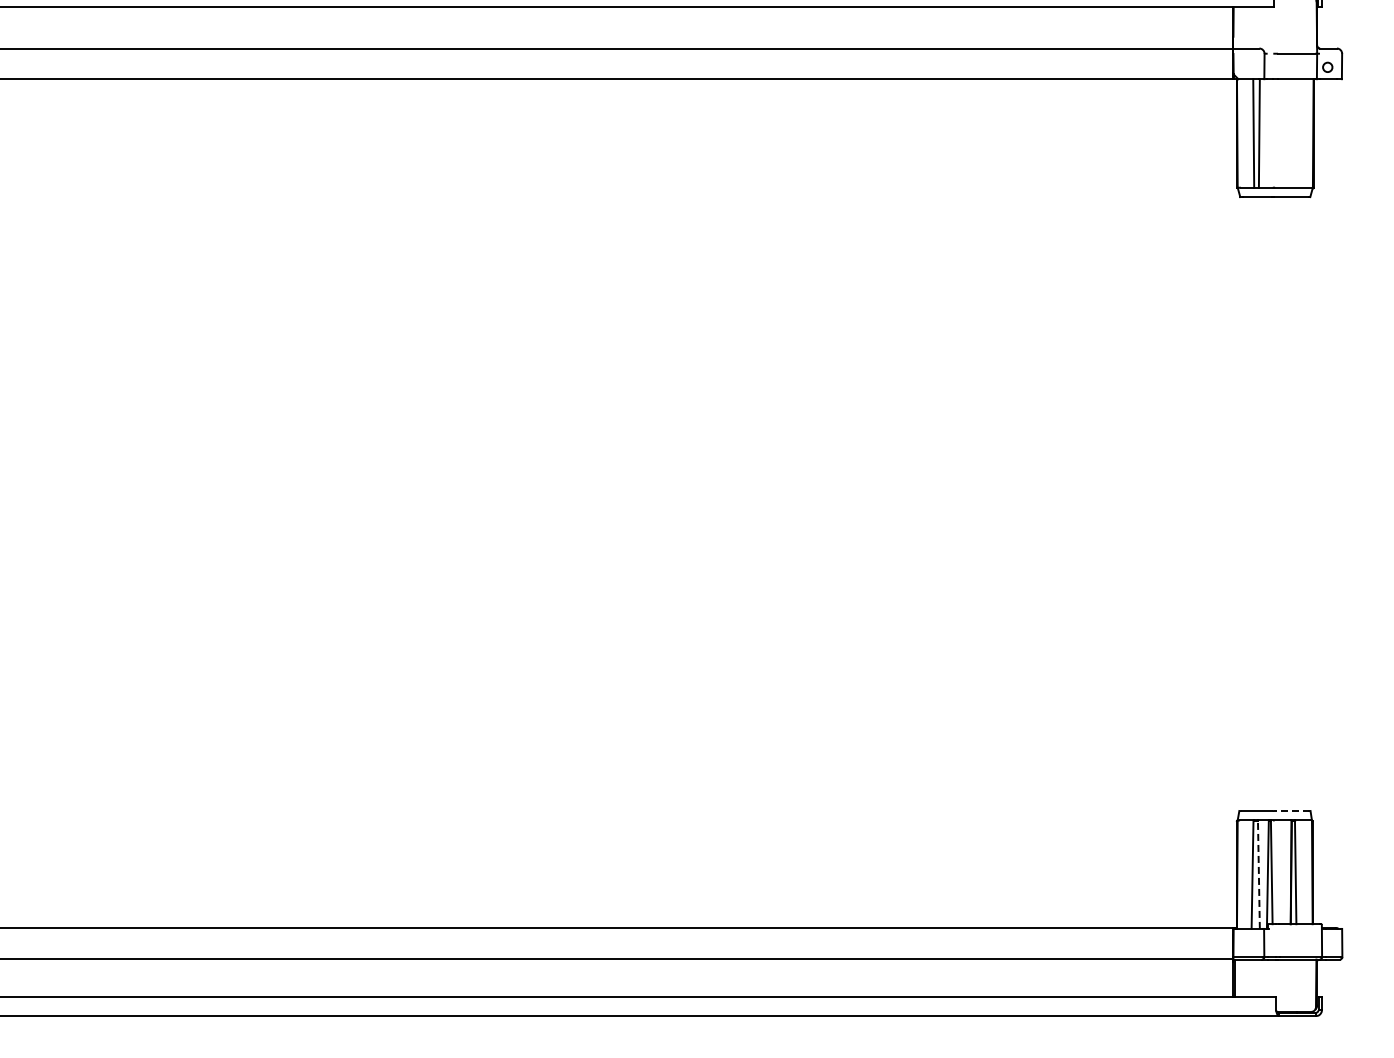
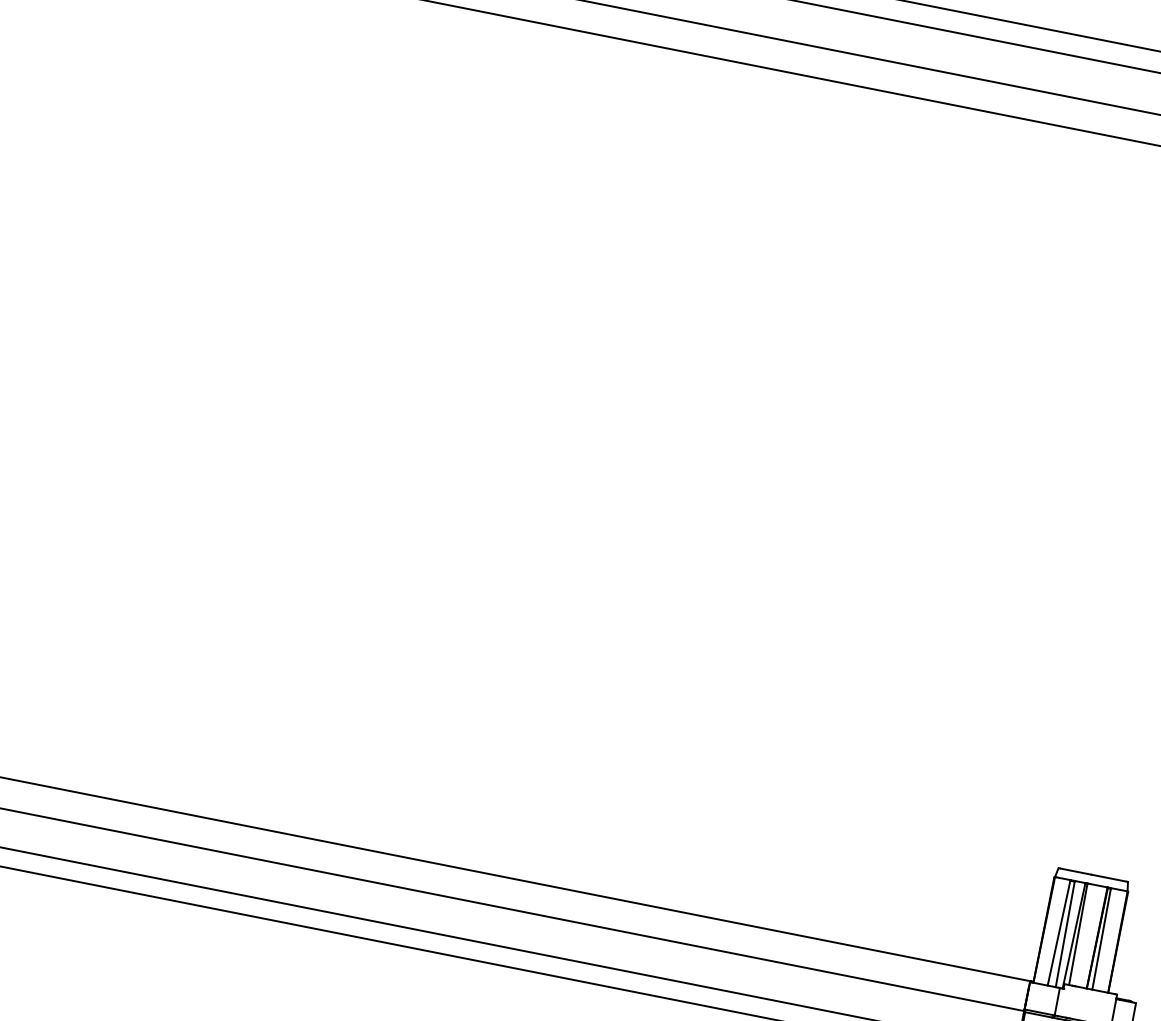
line: (1291, 811) -> (1109, 878), dashed -> solid
line: (1258, 875) -> (1064, 934), dashed -> solid

